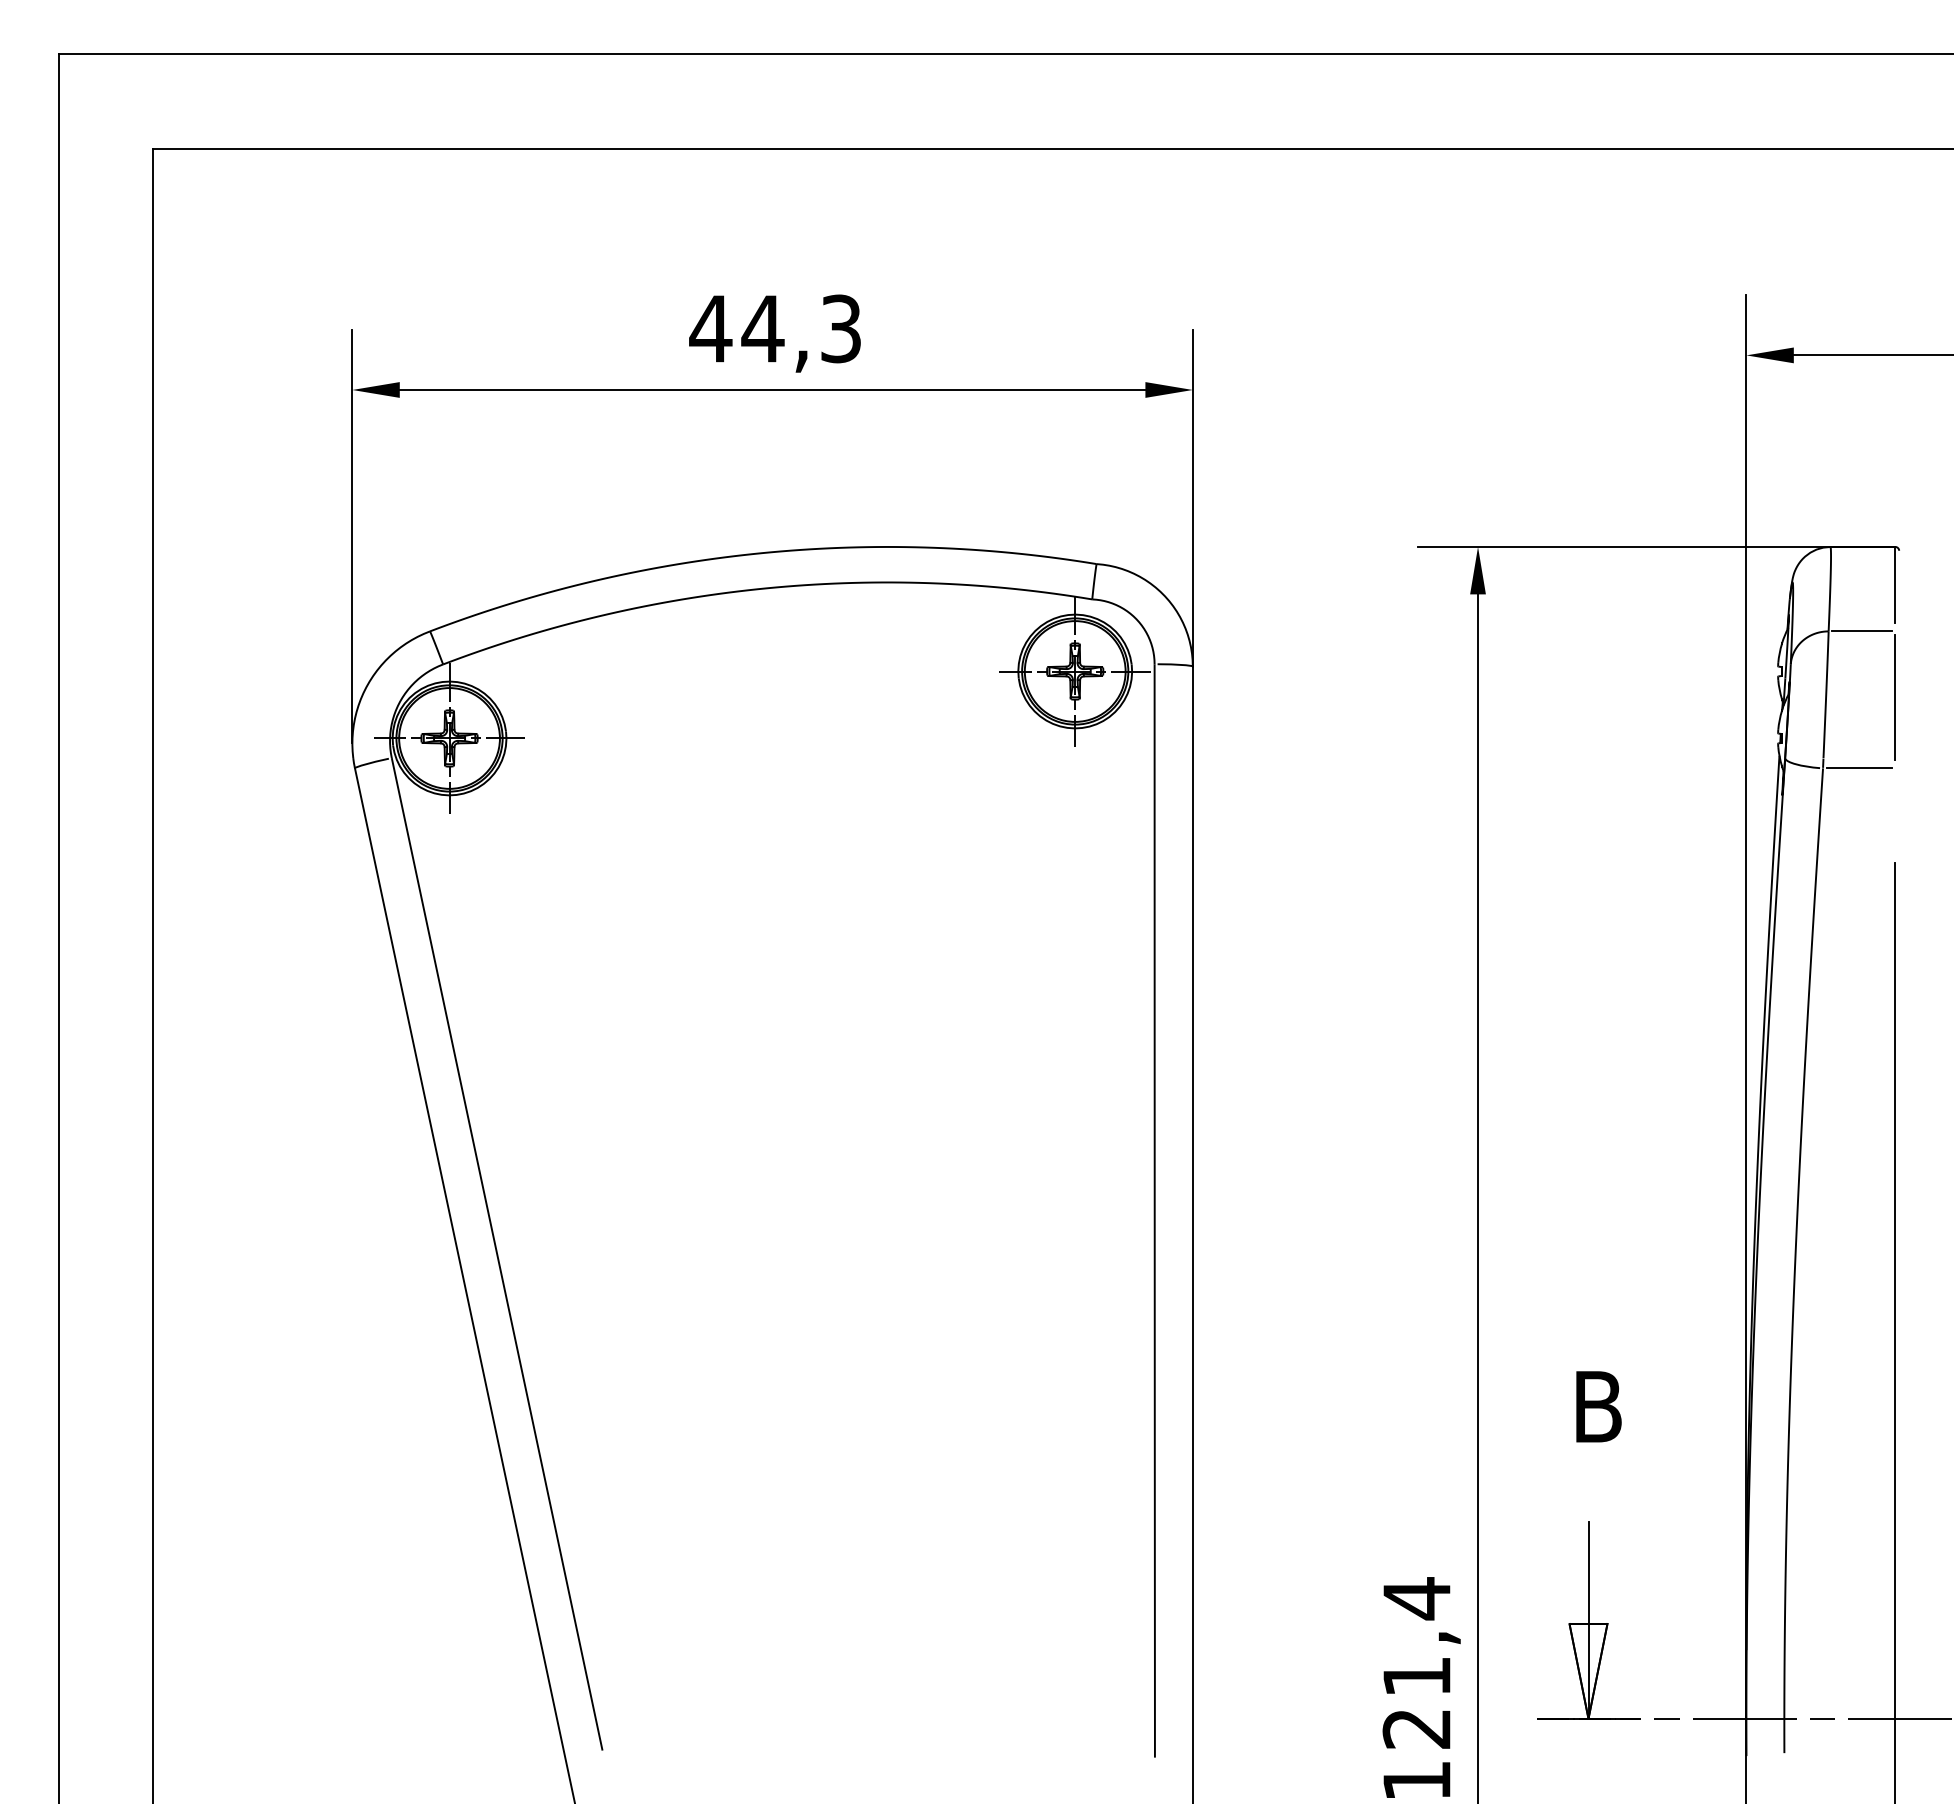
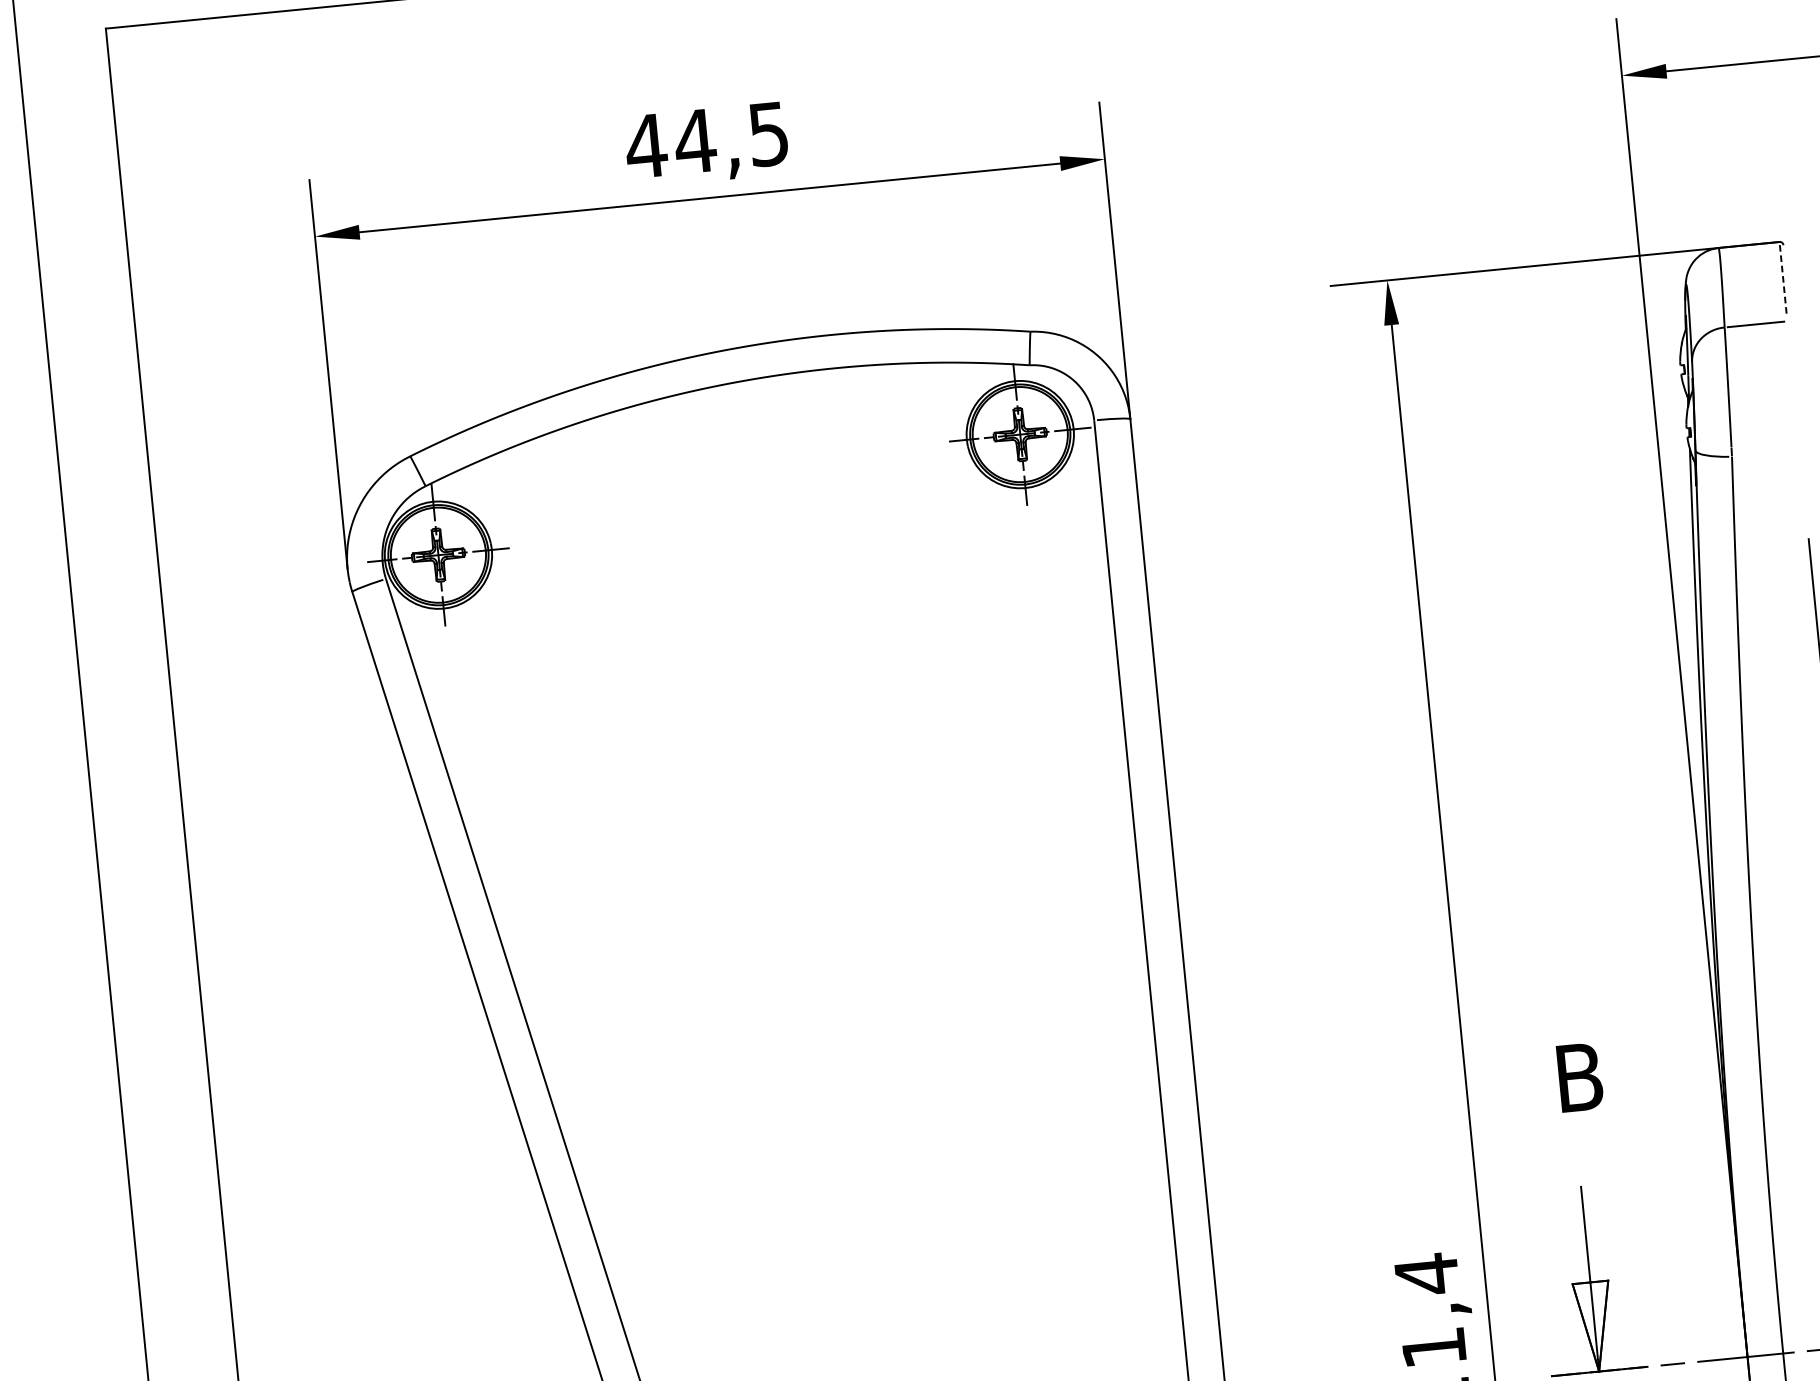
text: (840, 328) -> (768, 133), 44,3 -> 44,5
line: (1895, 584) -> (1783, 277), solid -> dashed
line: (1895, 697) -> (1793, 383), removed
line: (1858, 768) -> (1765, 453), removed

